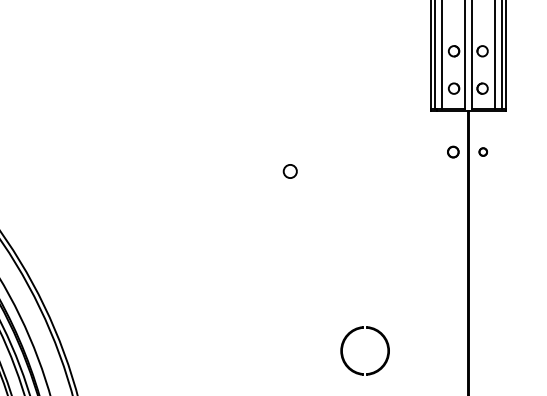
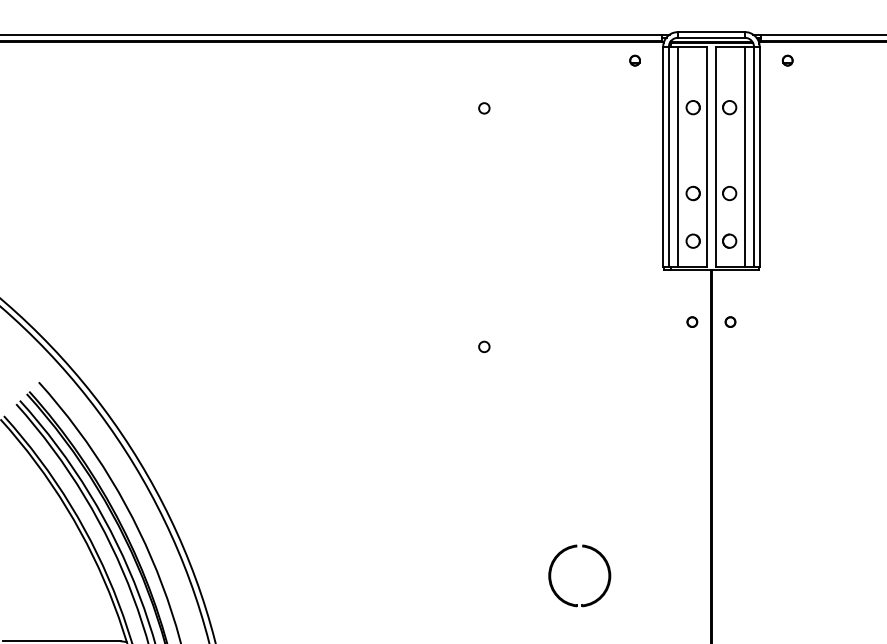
part: (453, 151) -> (692, 321), size x0.71
circle: (290, 171) -> (484, 346), size x0.62

